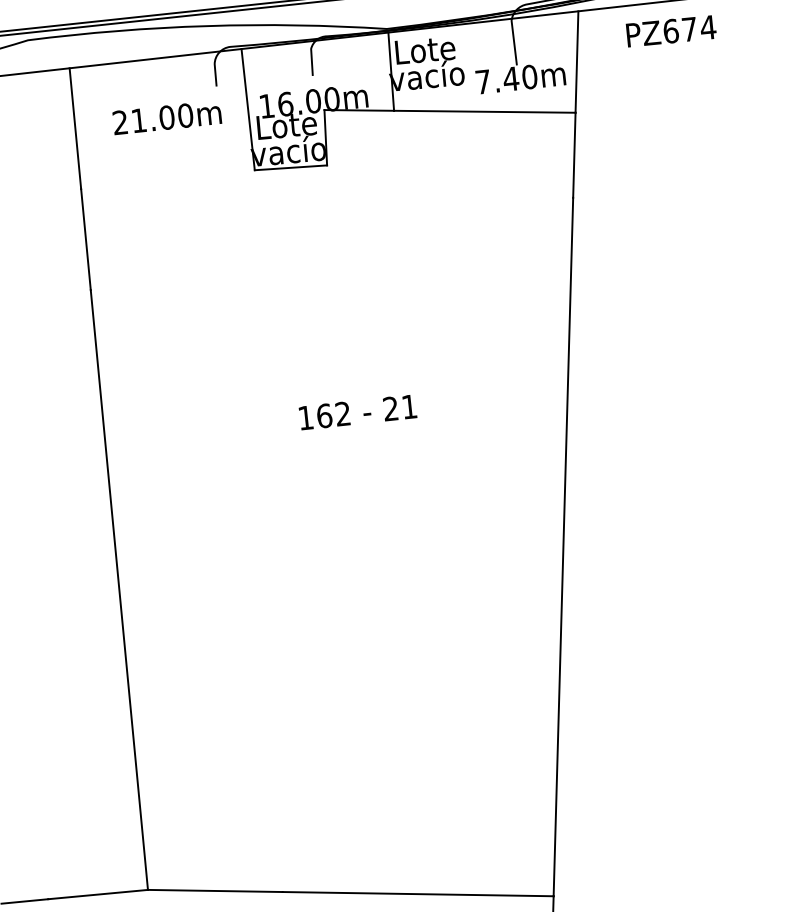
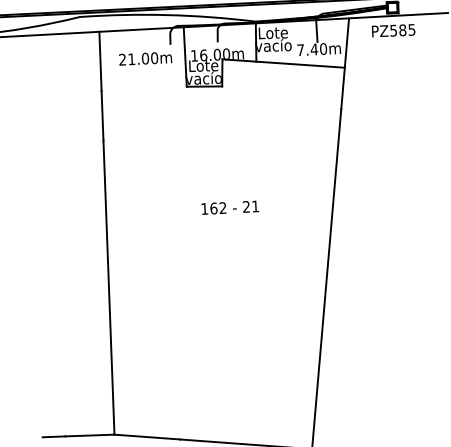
text: (689, 29) -> (402, 30), PZ674 -> PZ585

